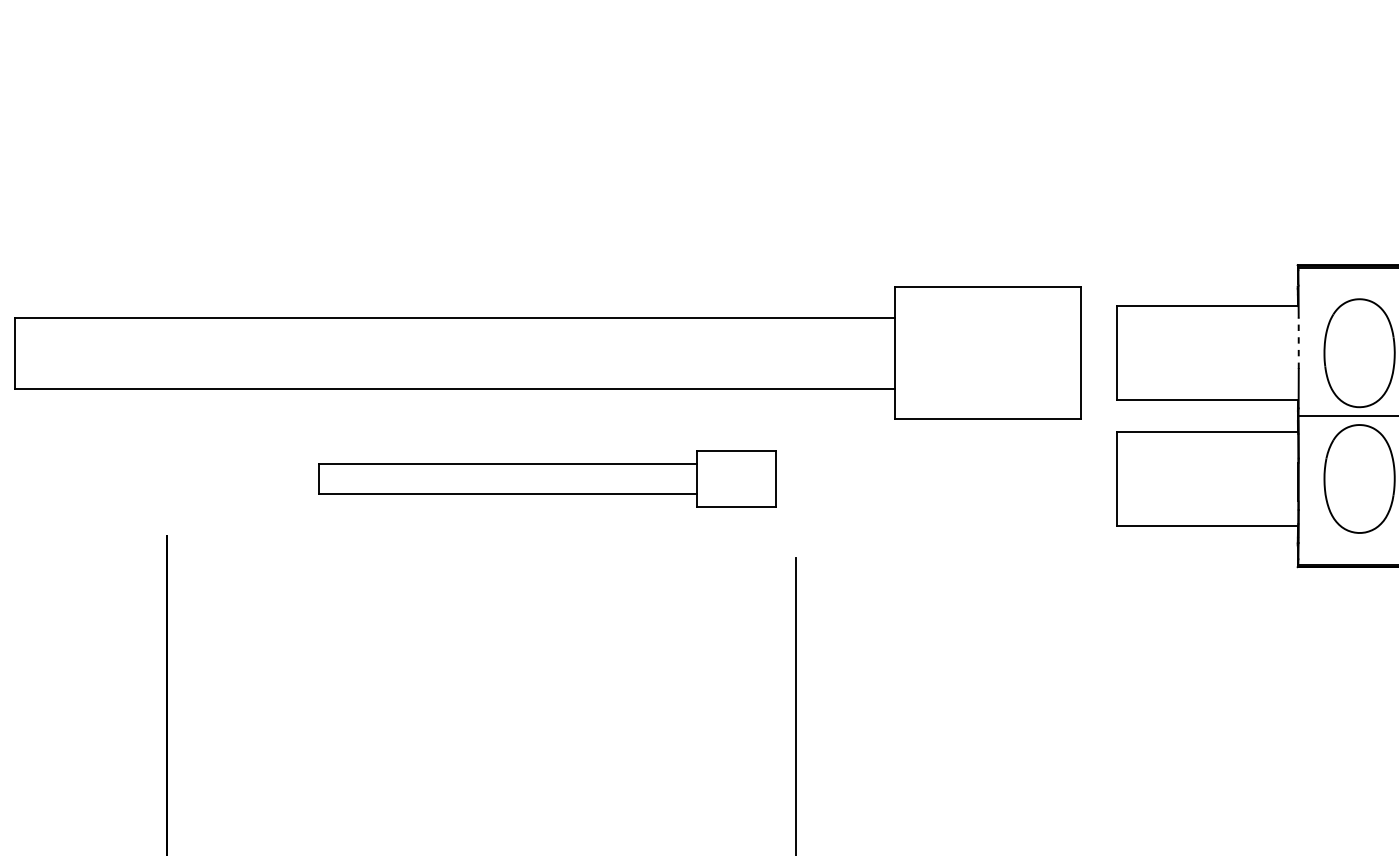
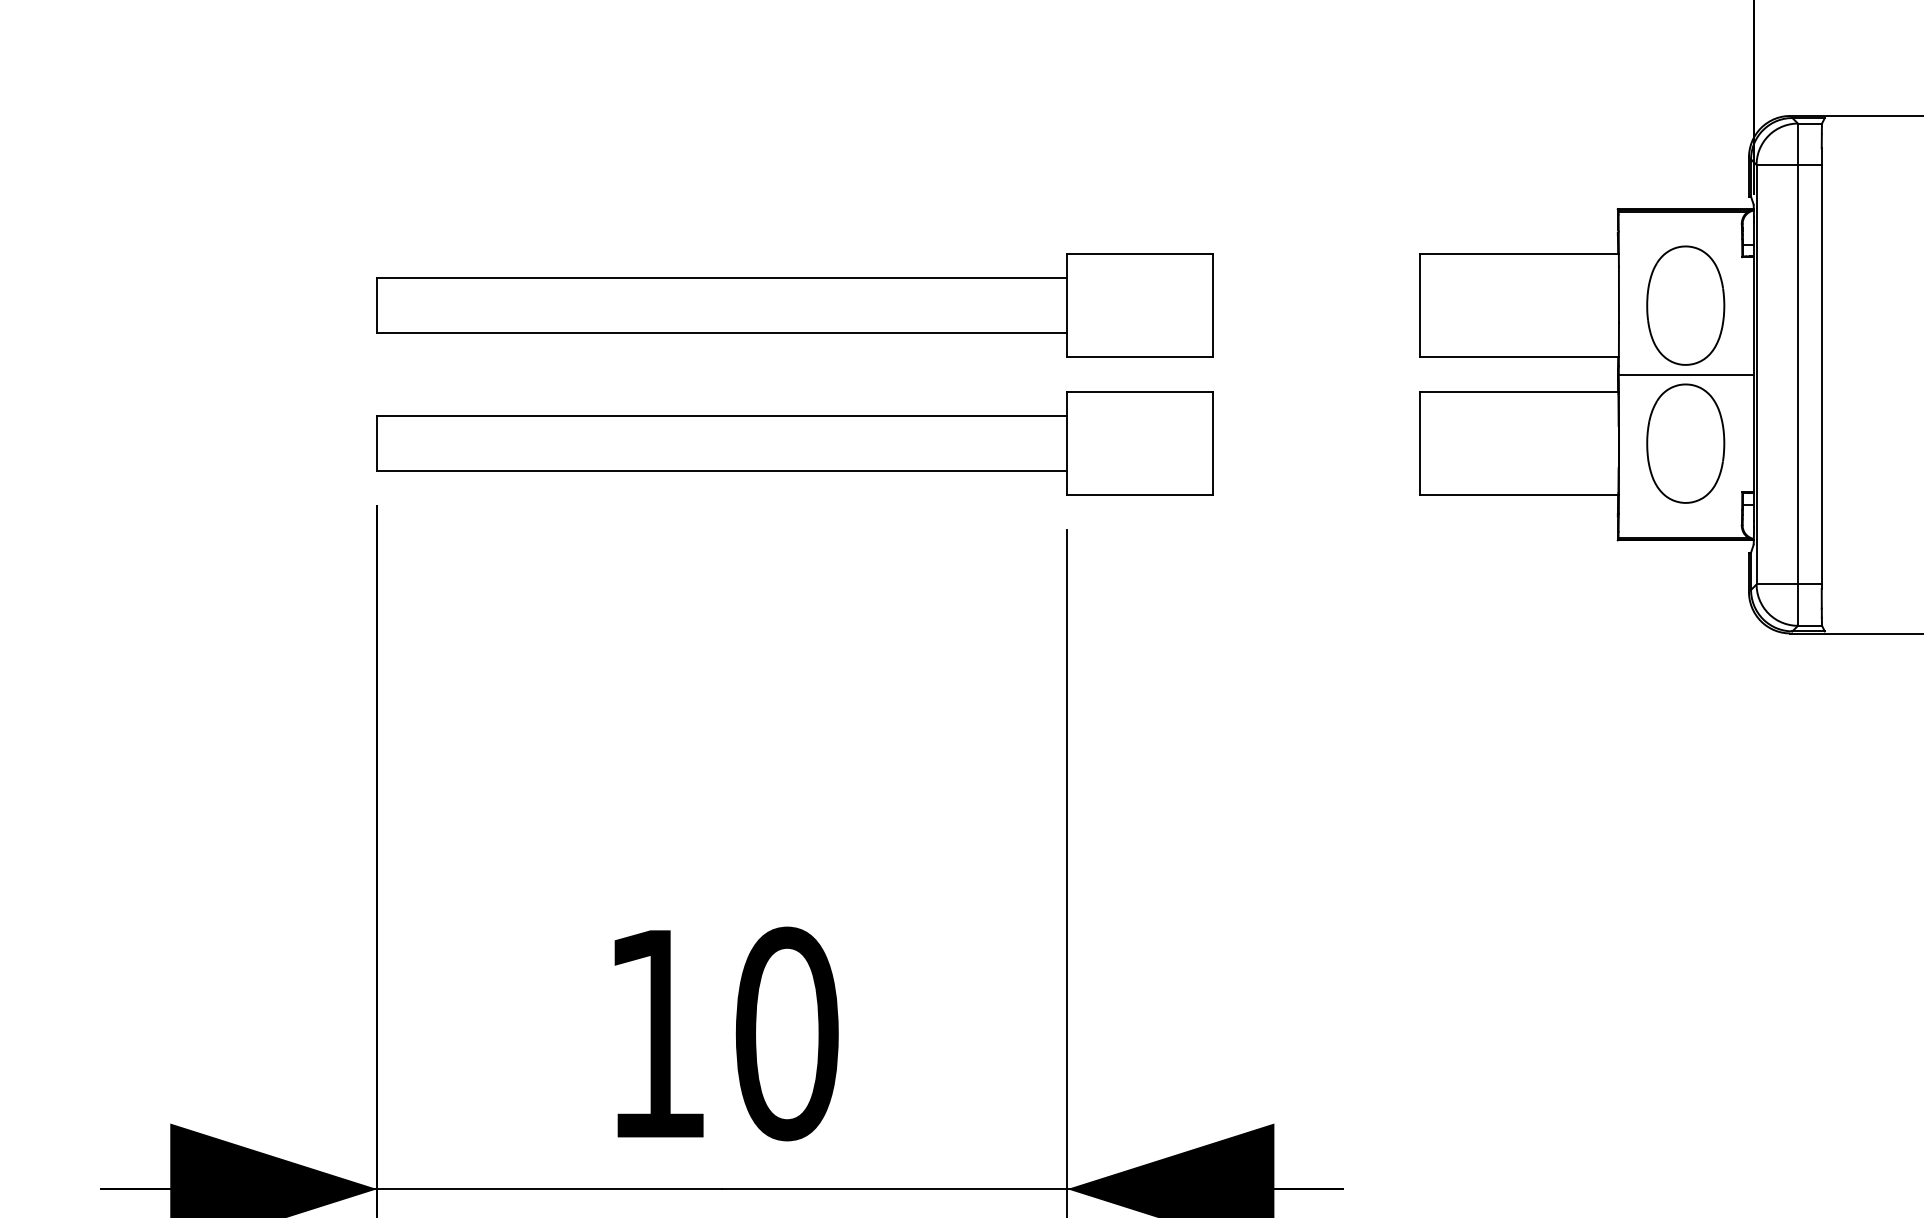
line: (1298, 343) -> (1618, 294), dashed -> solid
part: (547, 353) -> (794, 305), size x0.71
part: (547, 478) -> (794, 443), size x1.67

